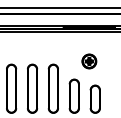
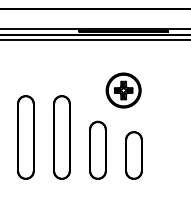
part: (89, 61) -> (123, 90), size x1.43

